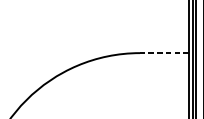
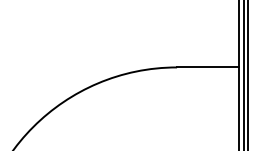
line: (164, 53) -> (207, 67), dashed -> solid

